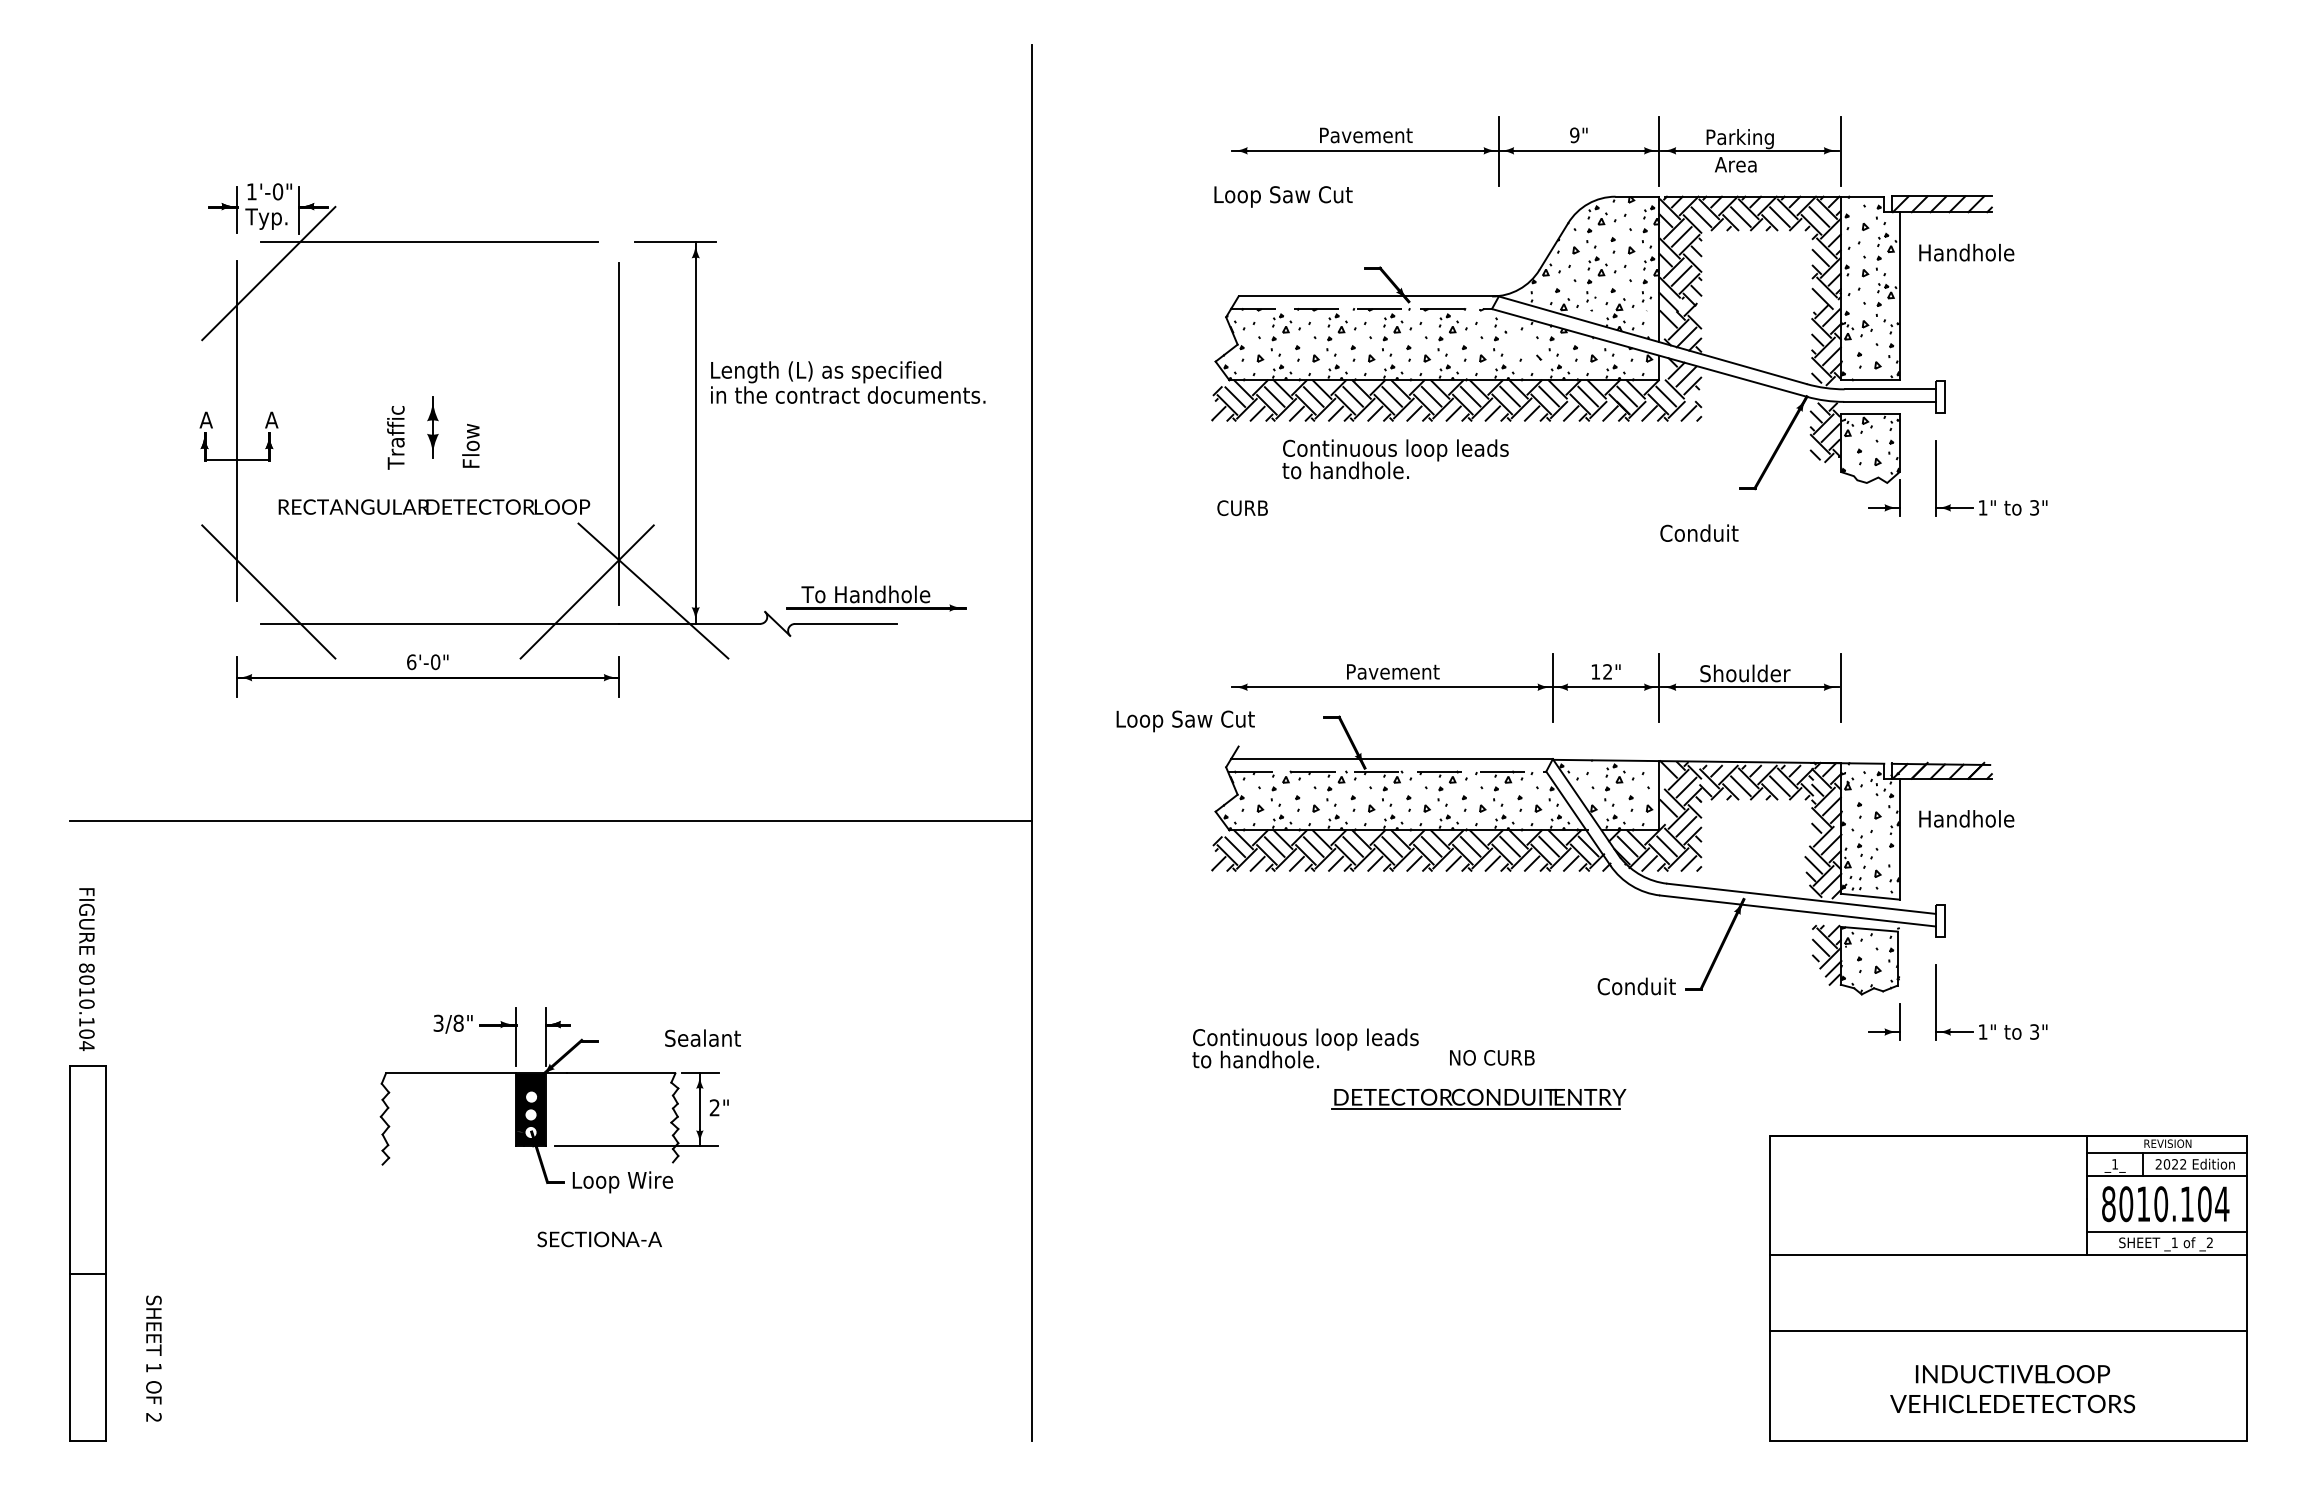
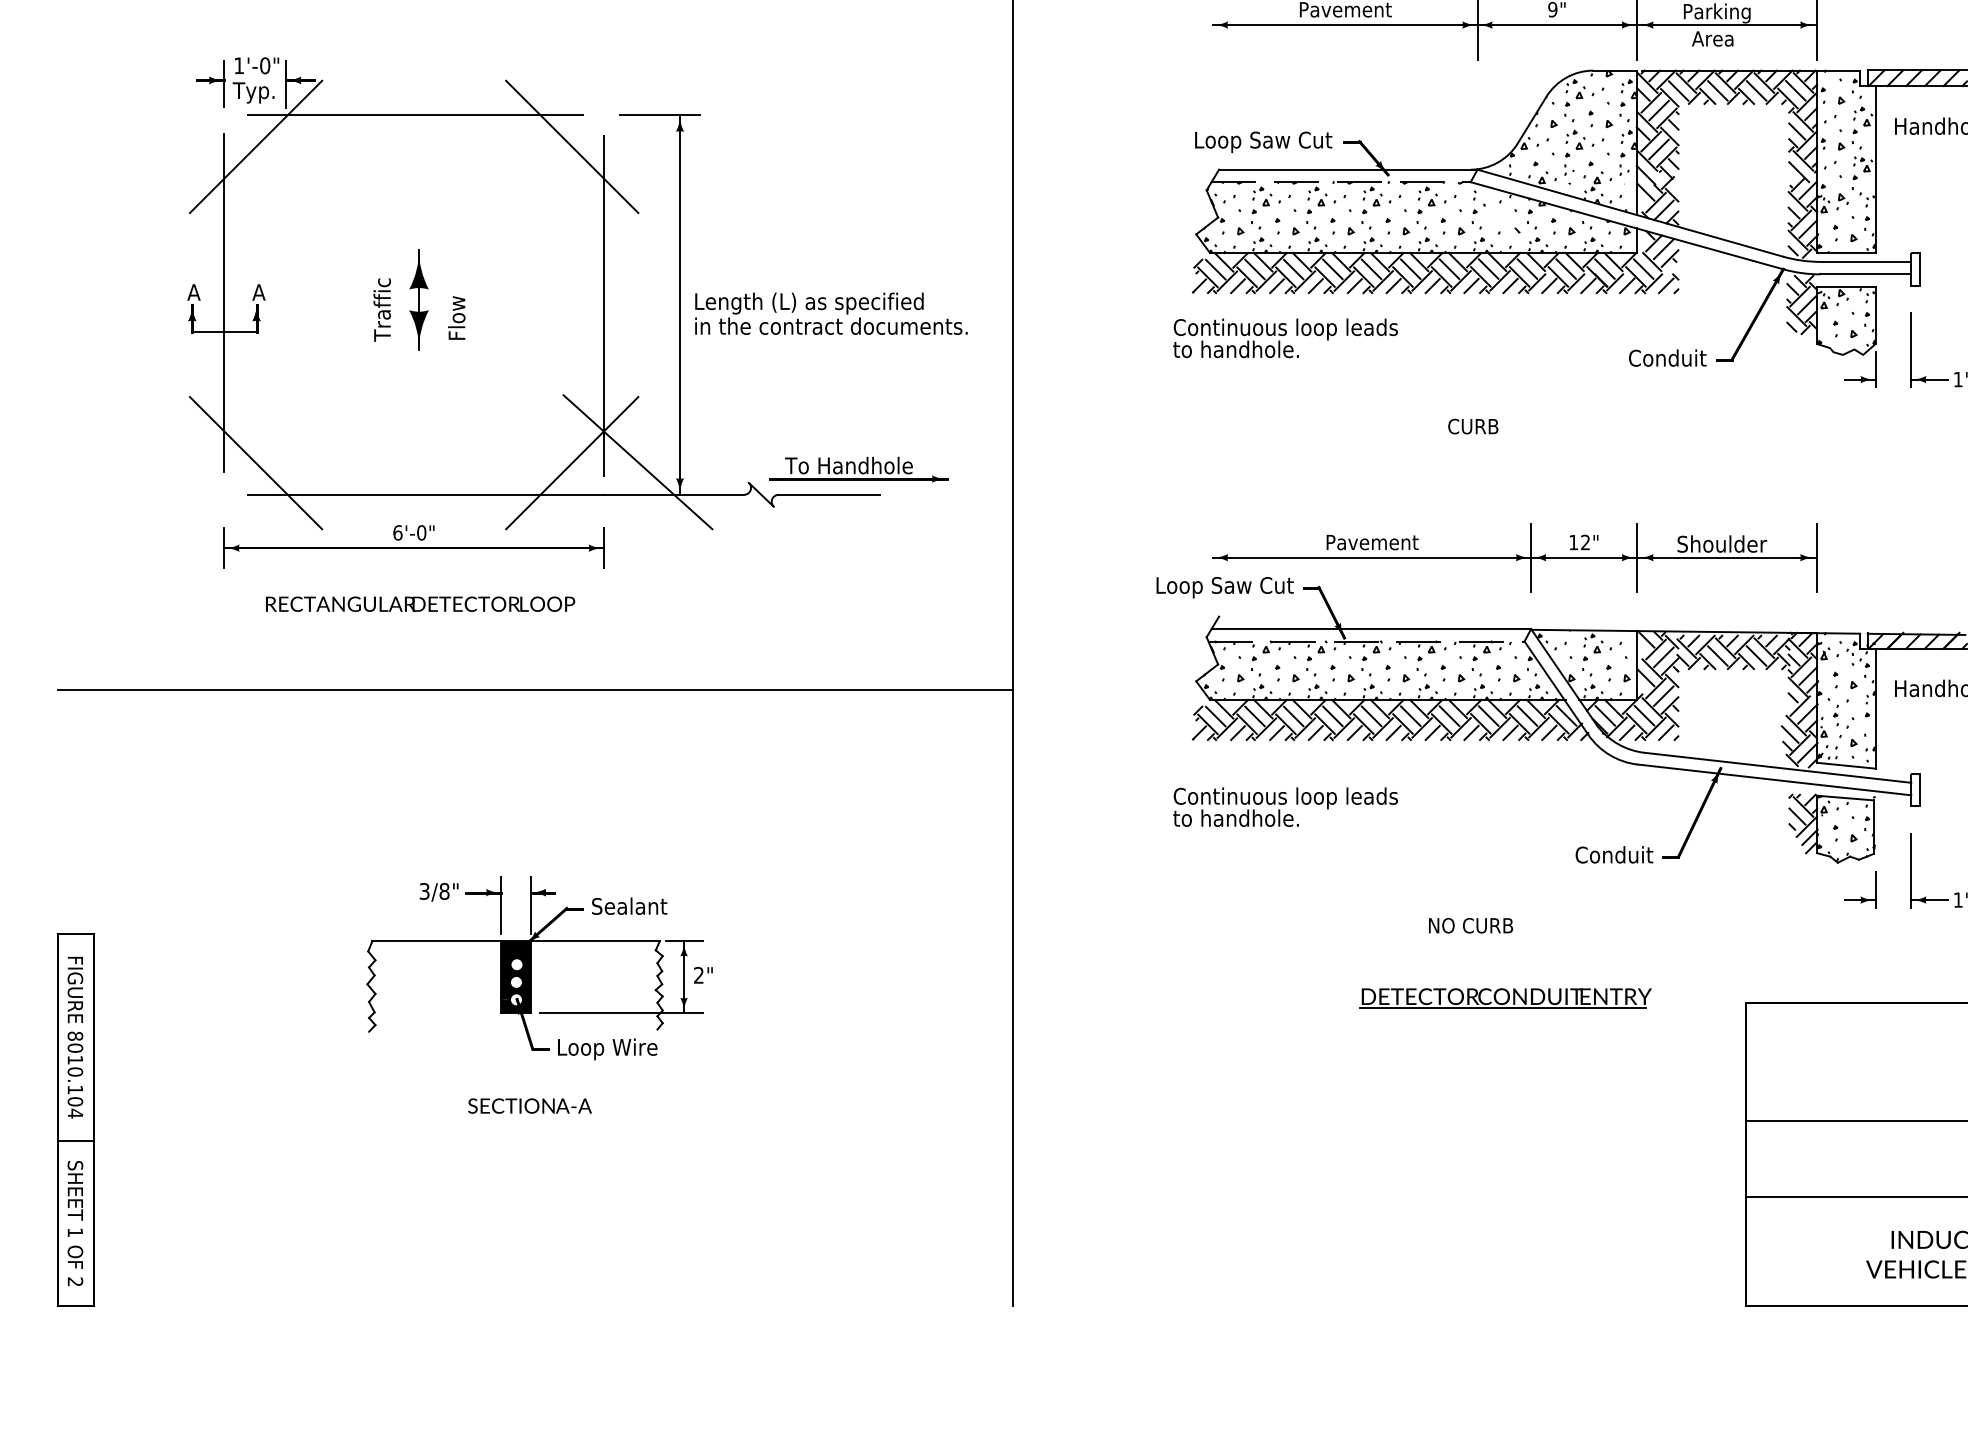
text: (1283, 196) -> (1263, 141), moved
line: (586, 273) -> (571, 146), added
text: (848, 382) -> (831, 313), moved
part: (432, 427) -> (418, 299), size x1.67
text: (1395, 459) -> (1285, 338), moved
text: (434, 506) -> (420, 603), moved
text: (1242, 507) -> (1473, 425), moved
text: (1699, 532) -> (1667, 357), moved
text: (1185, 721) -> (1224, 587), moved
text: (86, 969) -> (75, 1037), moved
text: (702, 1037) -> (629, 905), moved
text: (1305, 1048) -> (1285, 807), moved
part: (1478, 1098) -> (1504, 997), moved
text: (599, 1239) -> (529, 1106), moved
text: (153, 1358) -> (75, 1223), moved

